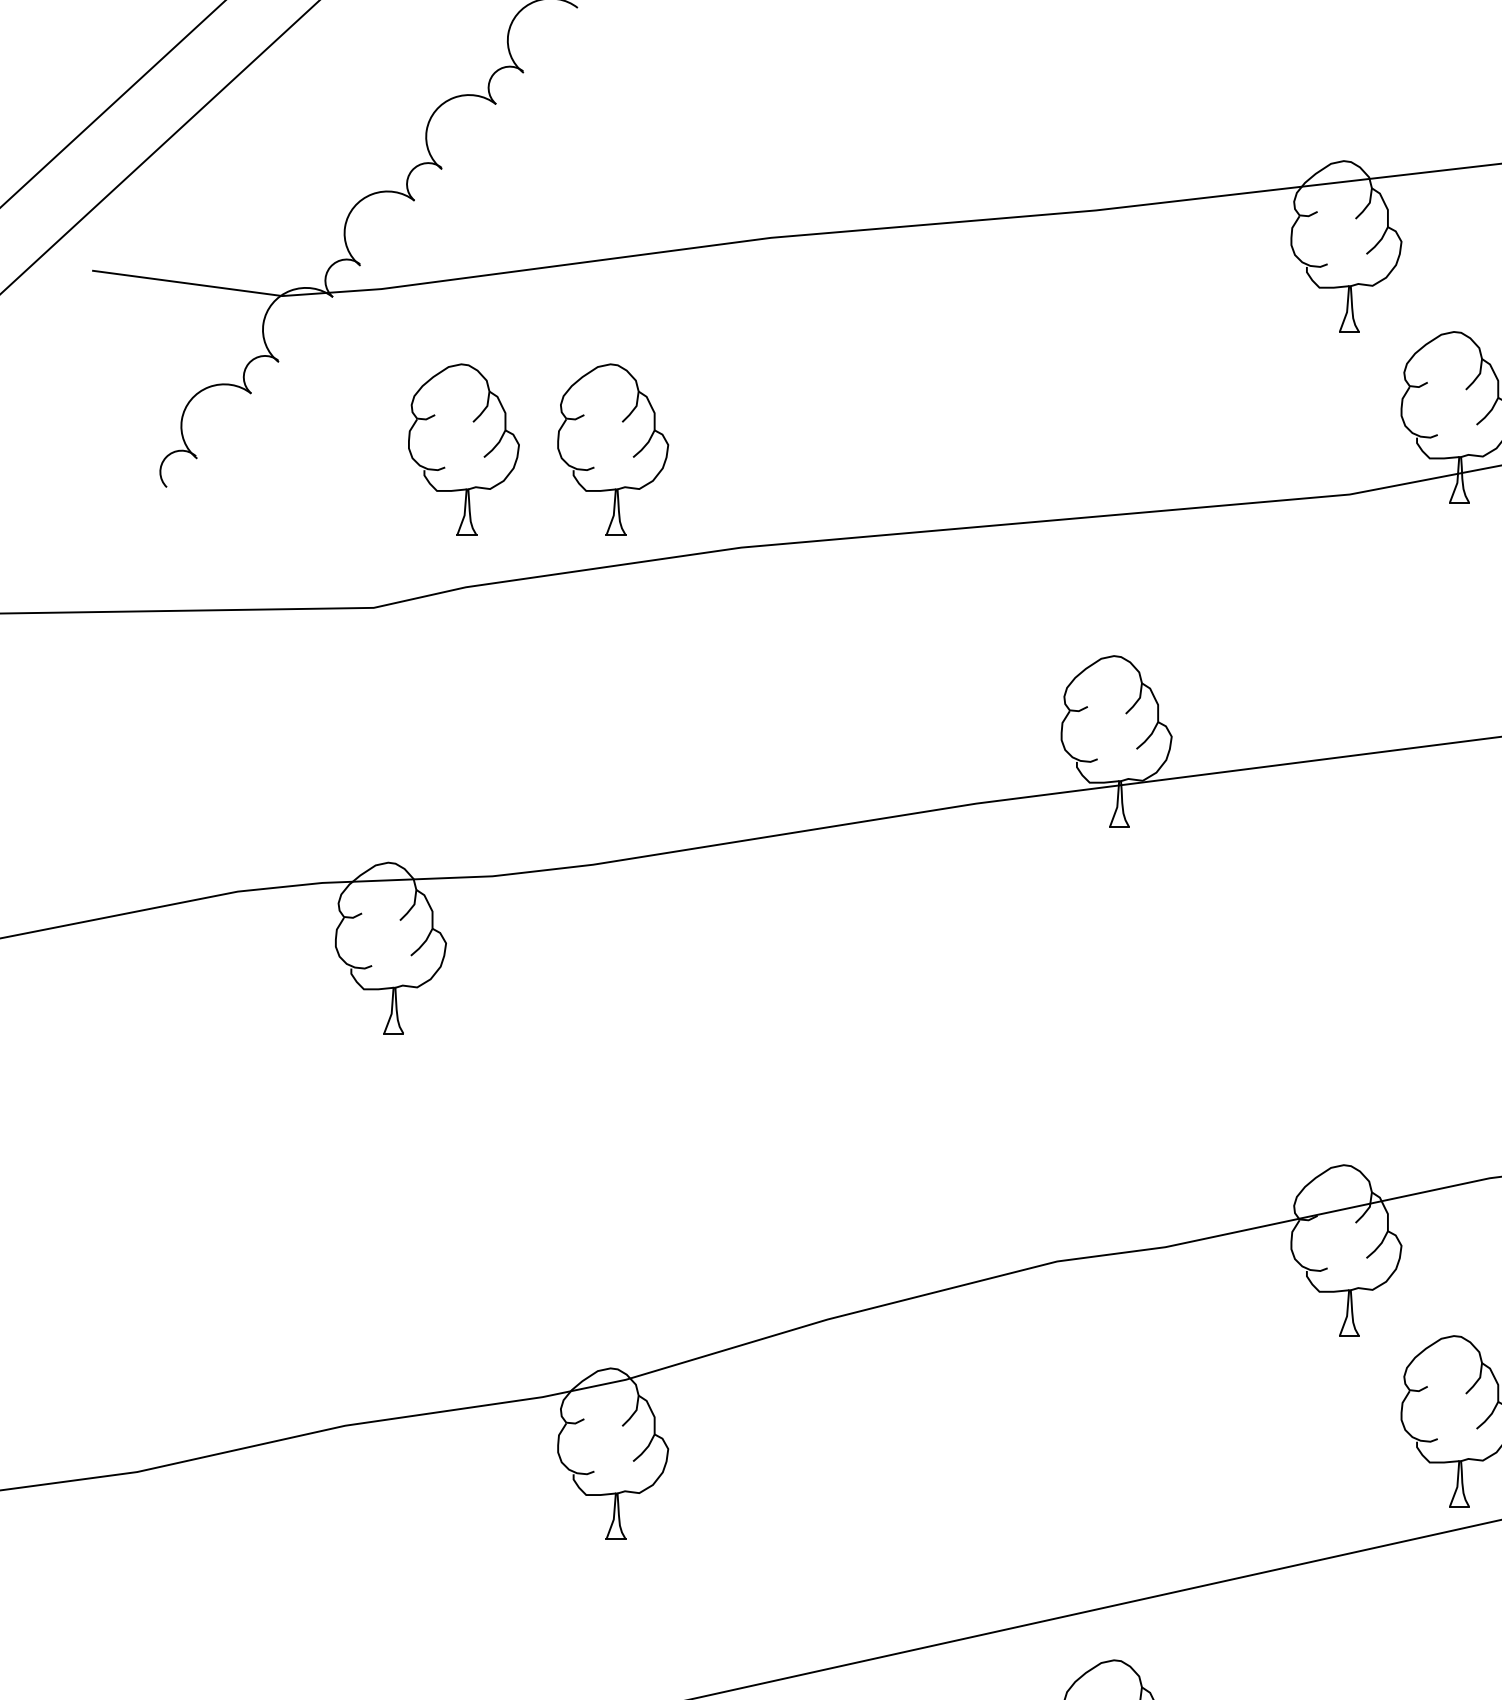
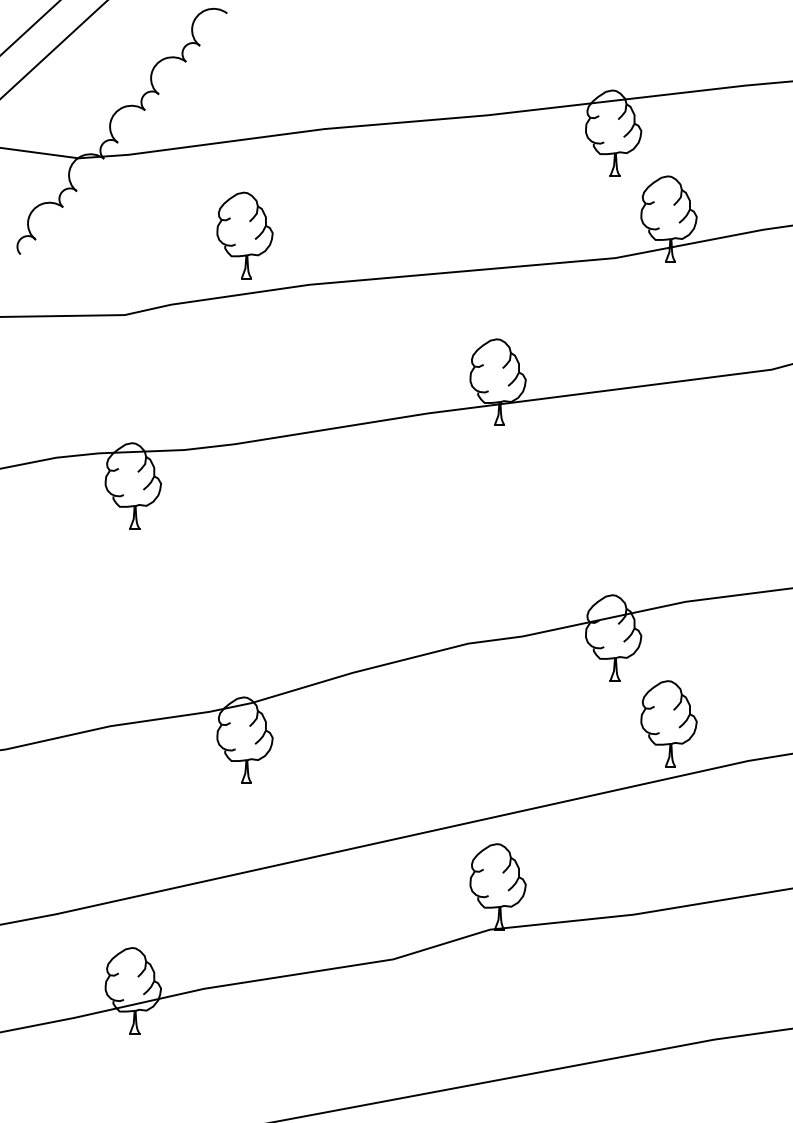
part: (462, 449) -> (169, 235), removed

